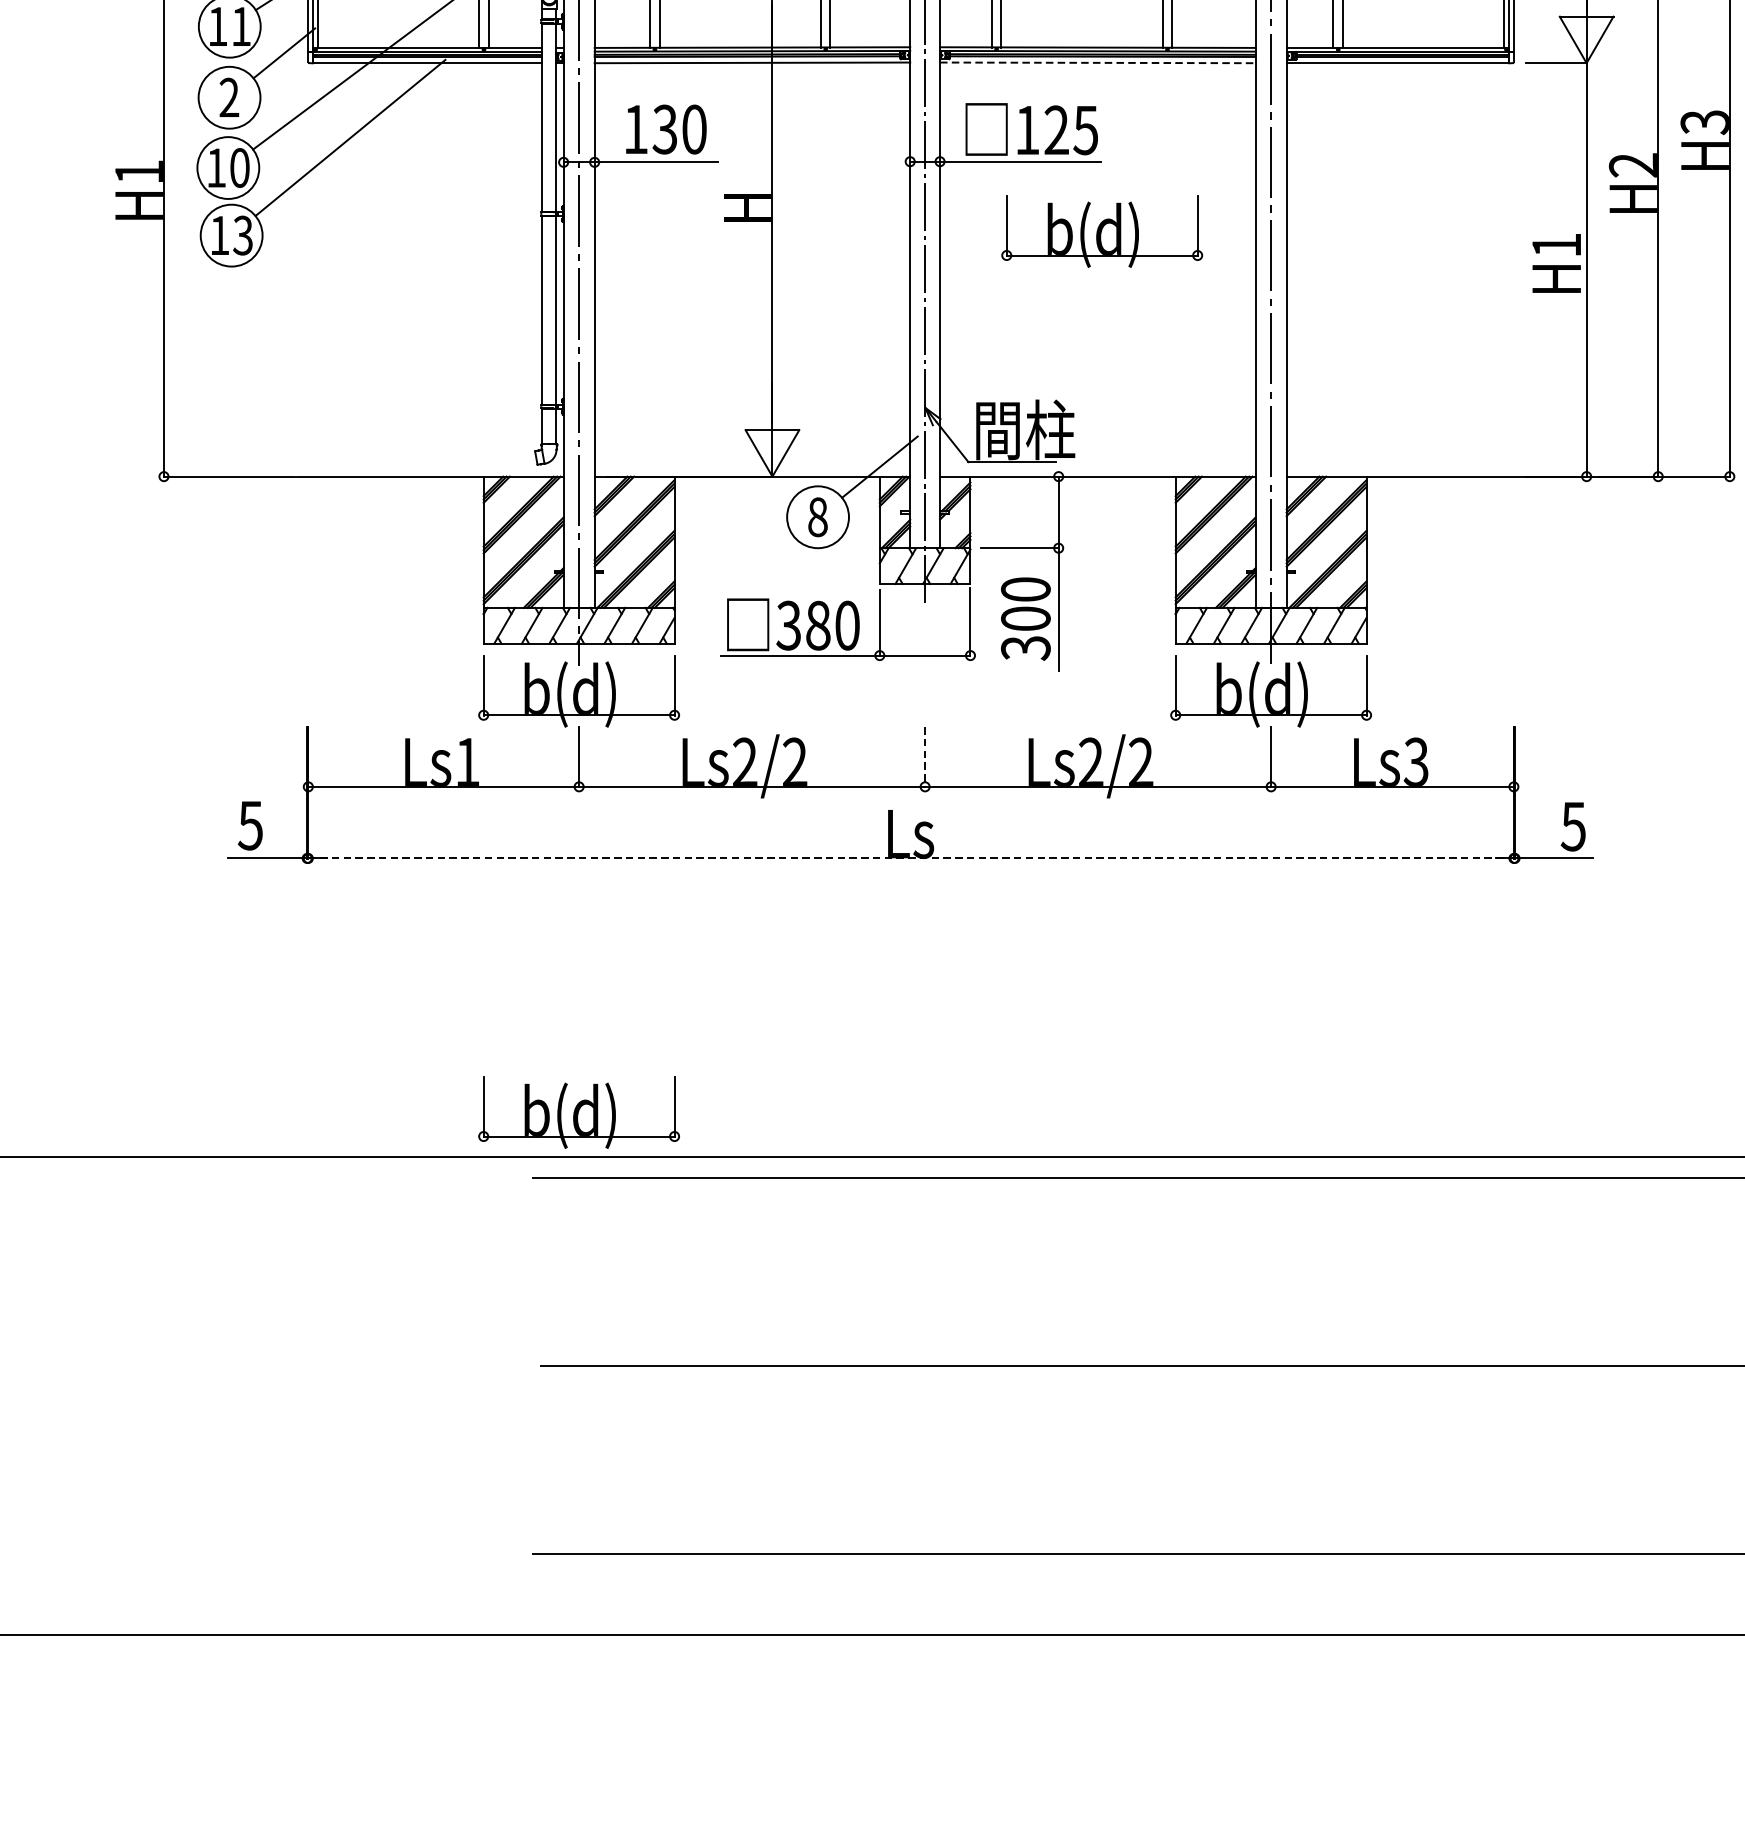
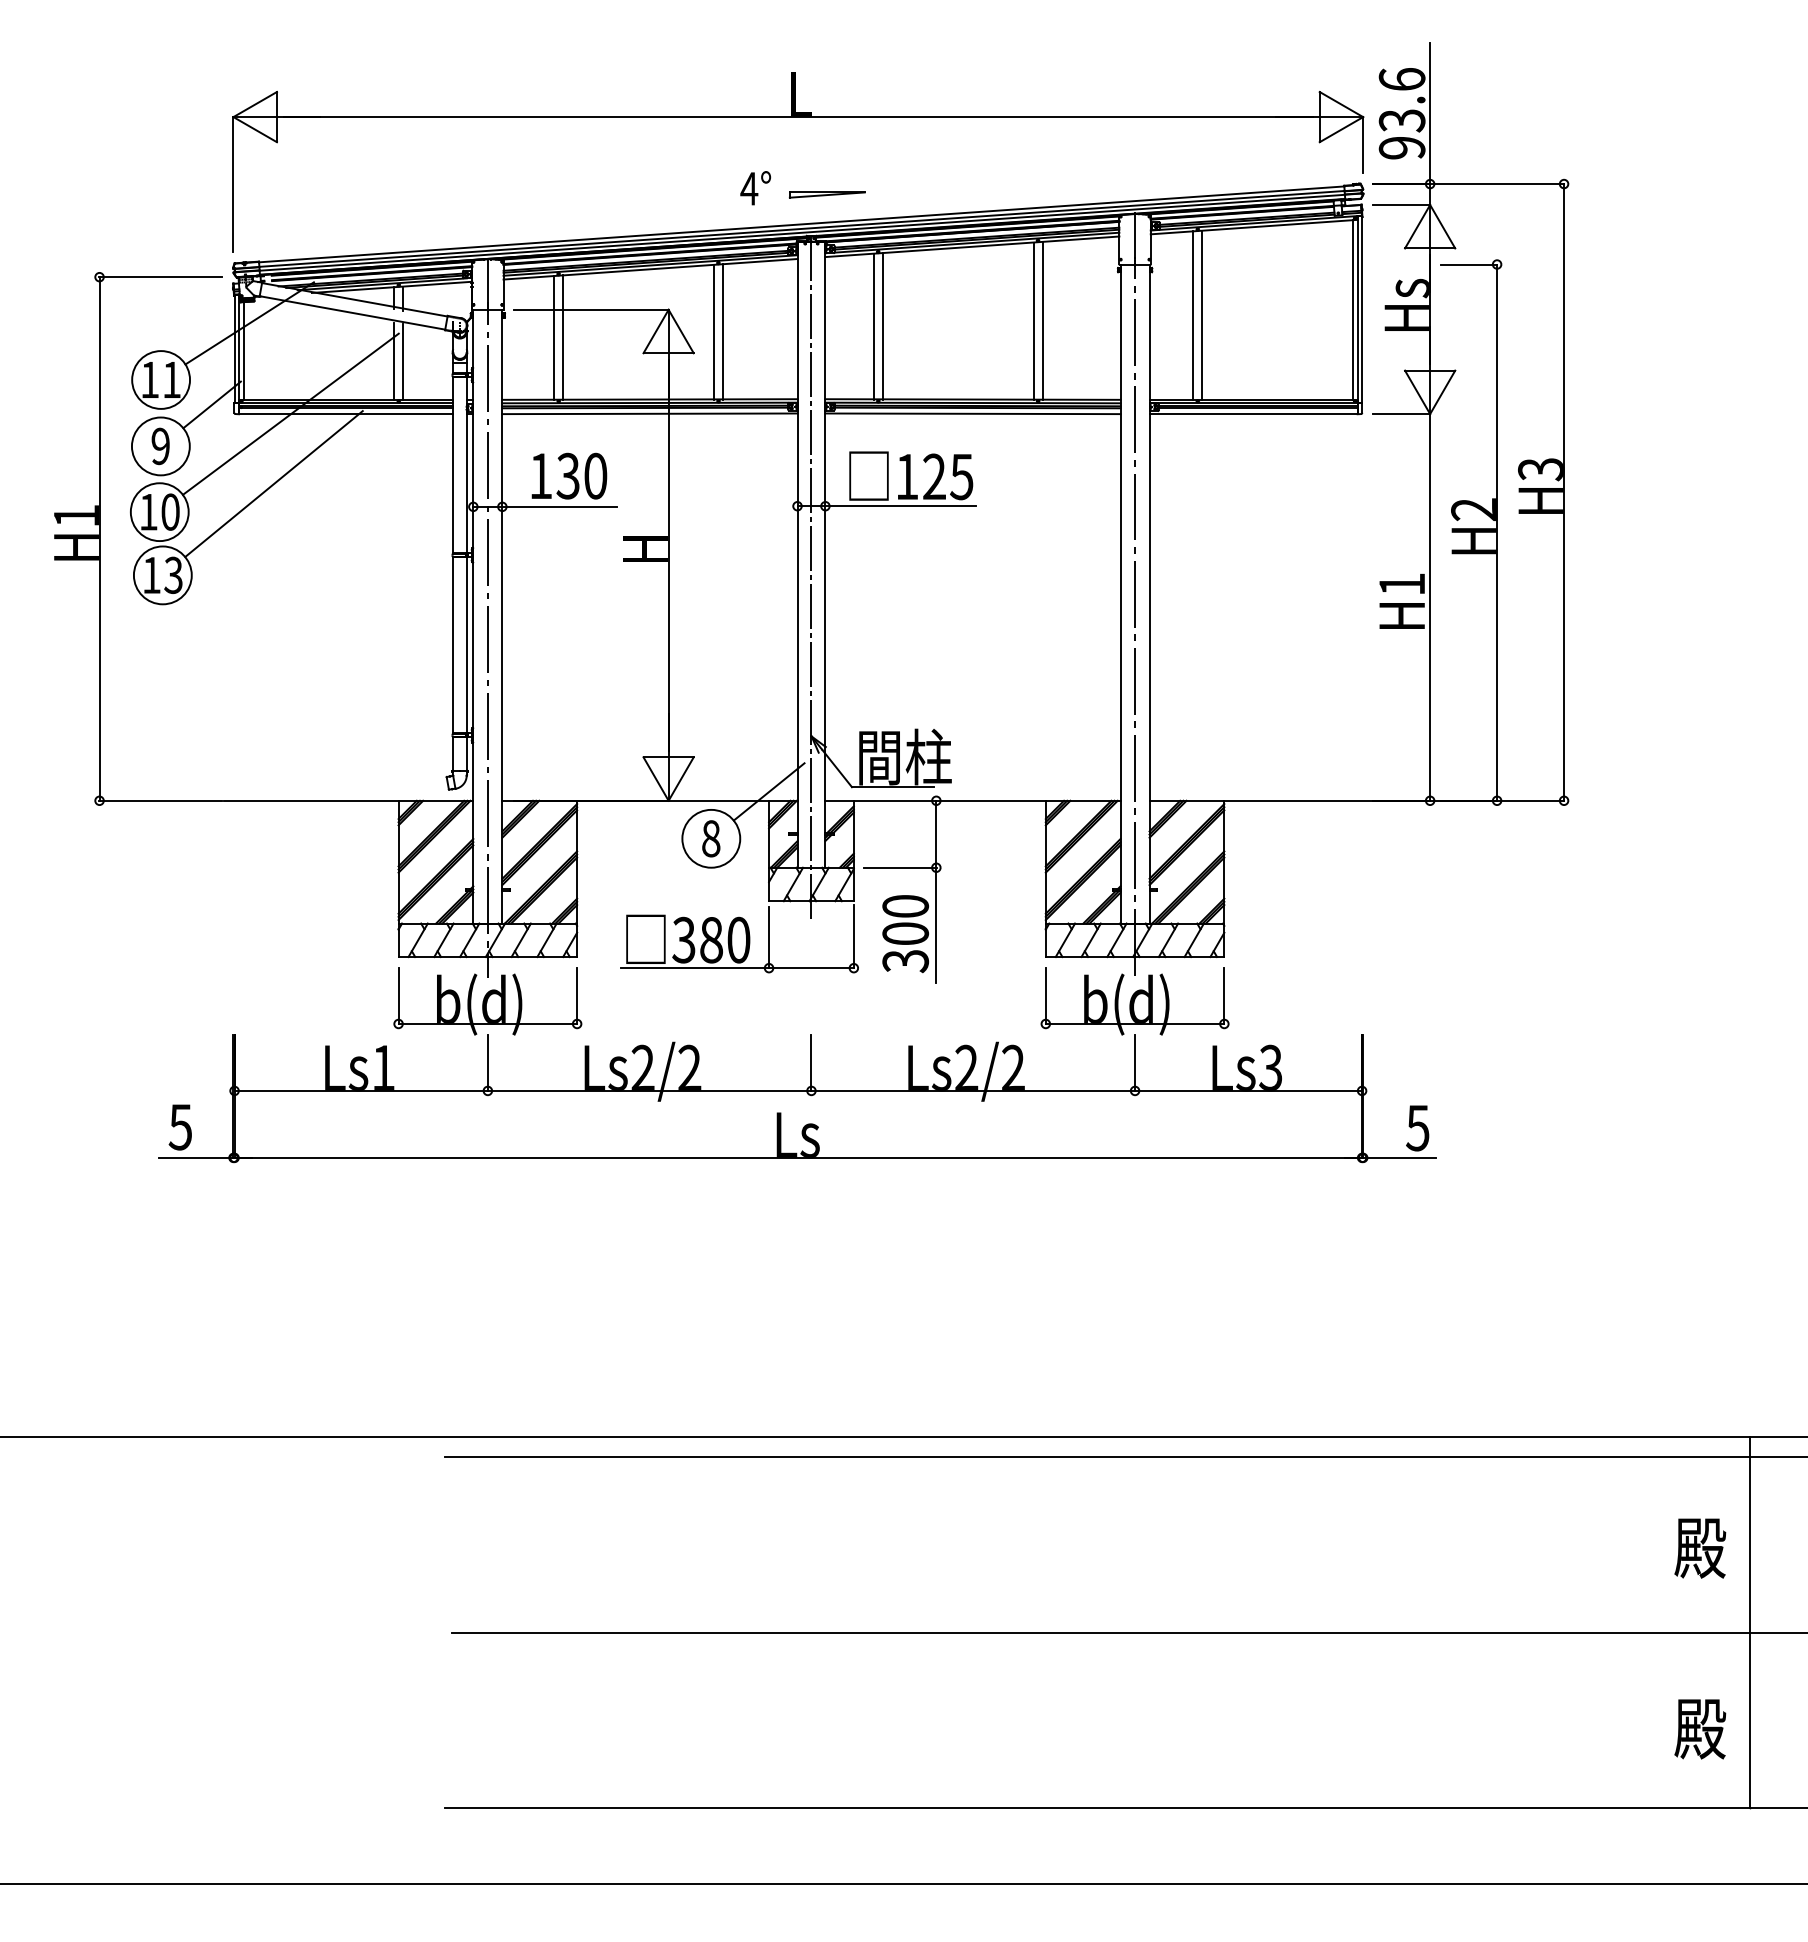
line: (1097, 62) -> (972, 413), dashed -> solid
text: (229, 97) -> (160, 446), 2 -> 9
part: (1101, 231) -> (976, 571), removed
line: (925, 757) -> (811, 1063), dashed -> solid
line: (911, 858) -> (798, 1157), dashed -> solid
part: (578, 1112) -> (487, 1395), removed

